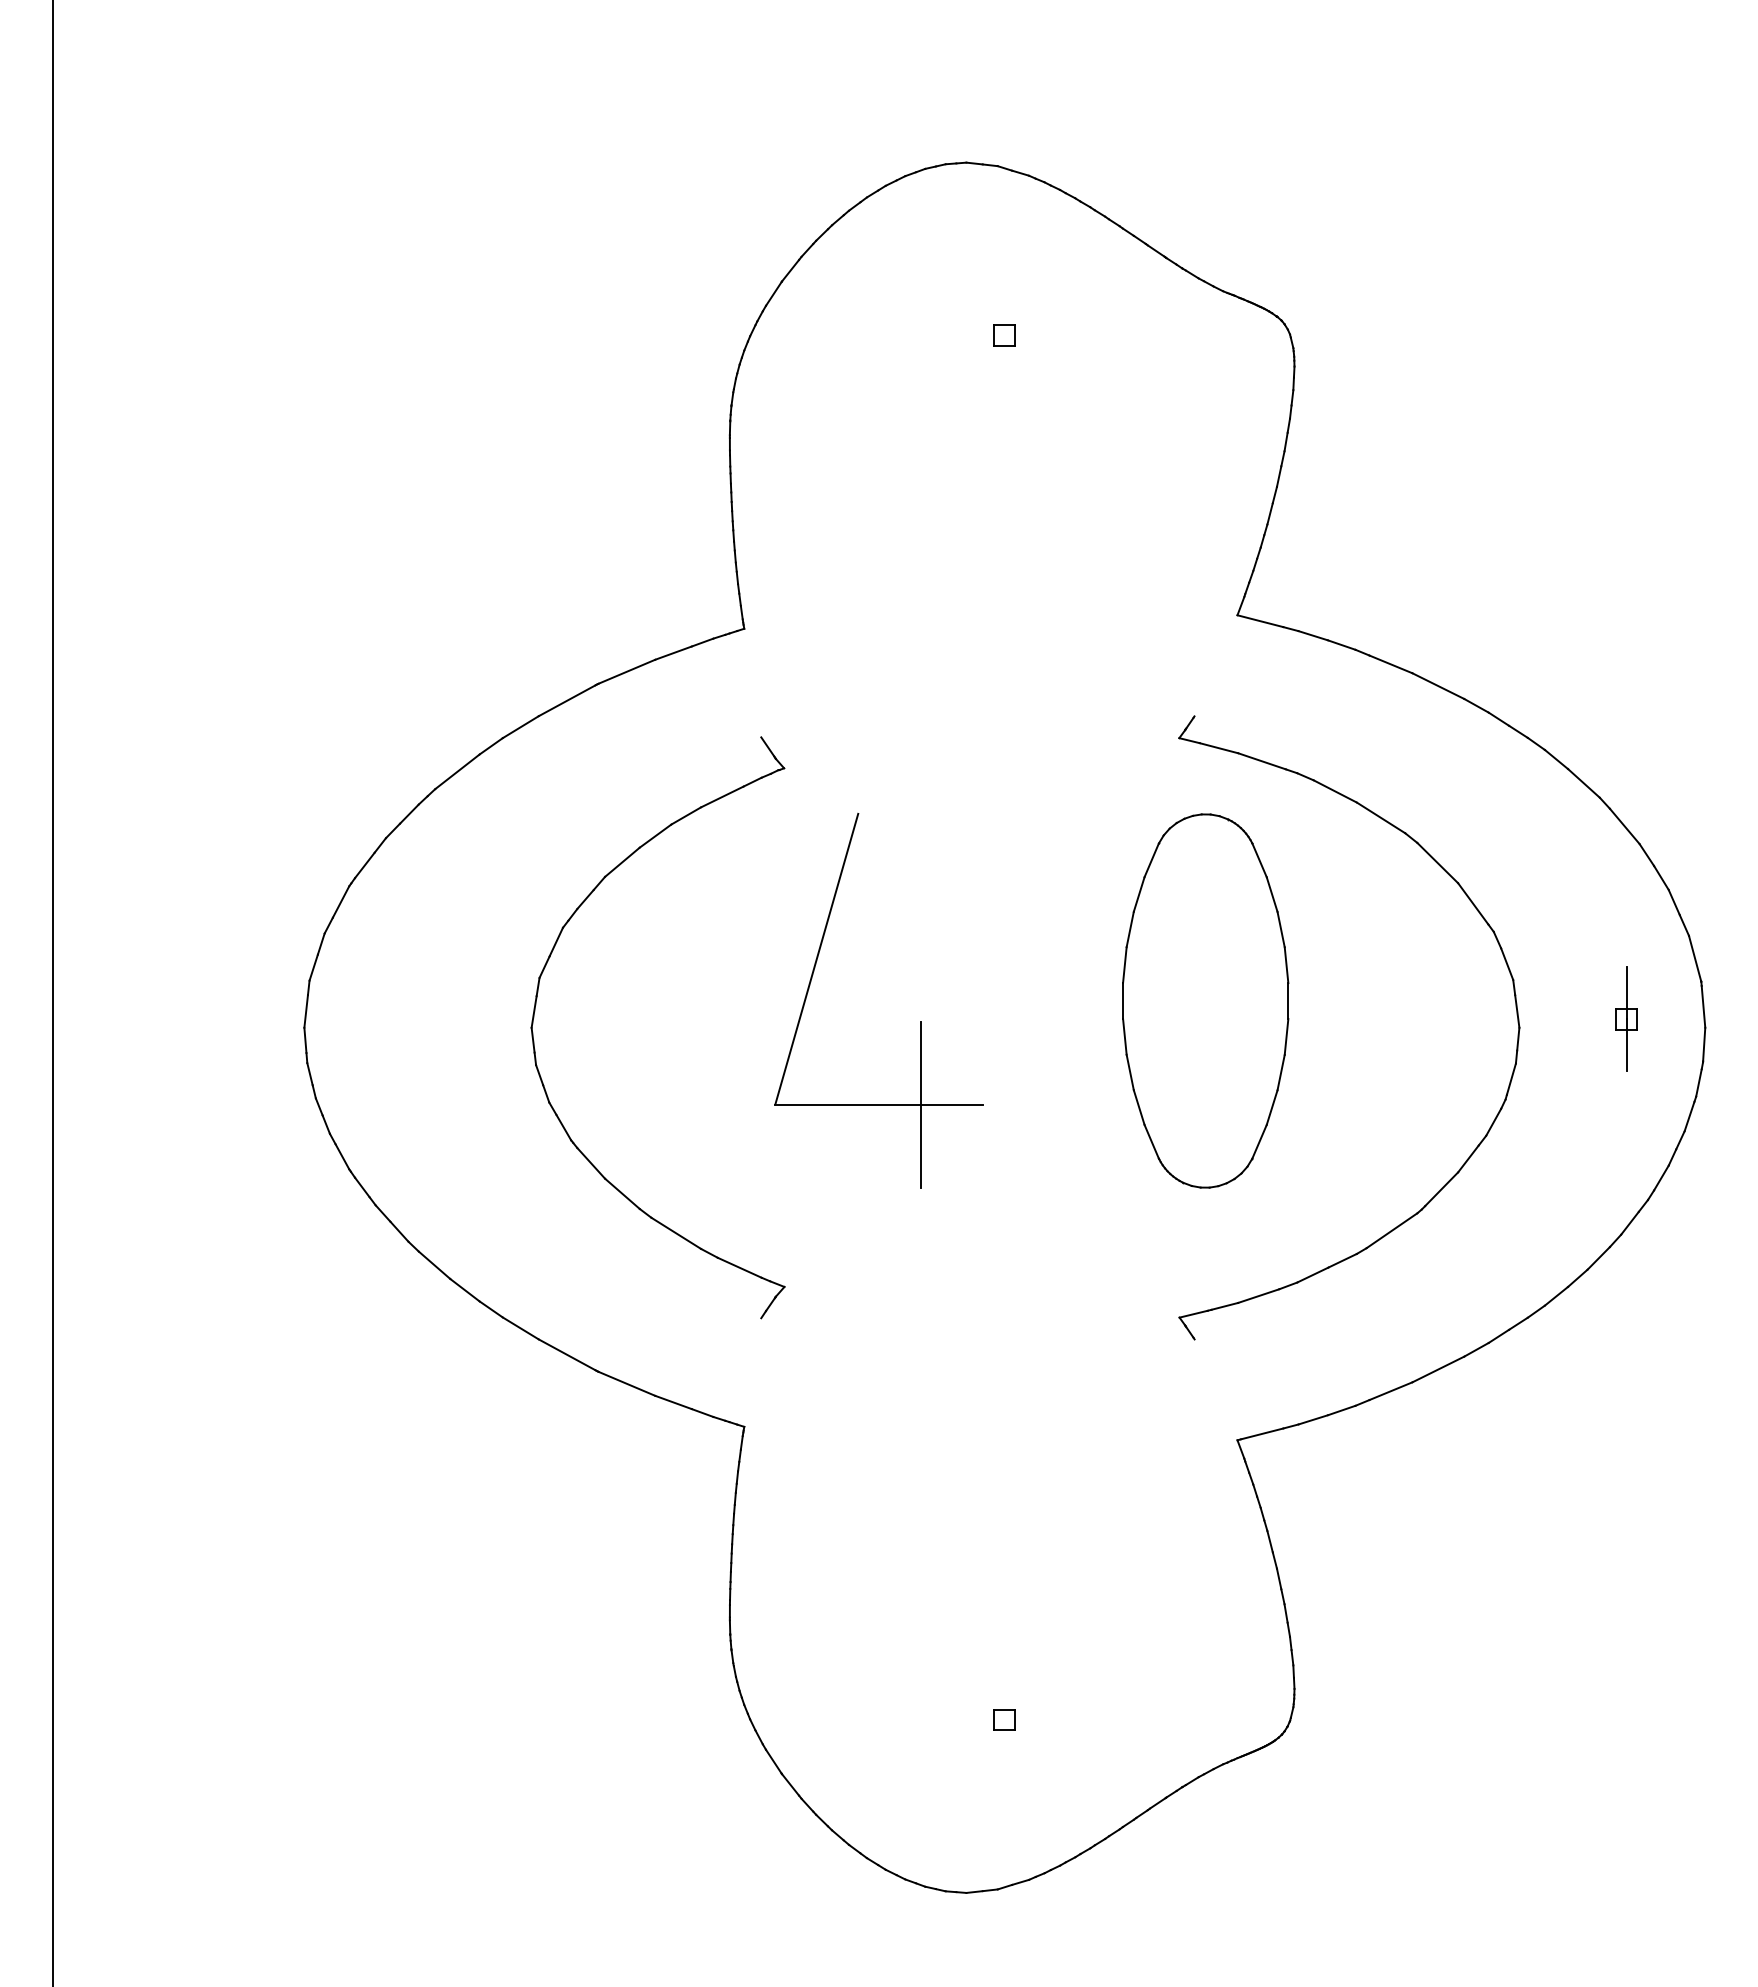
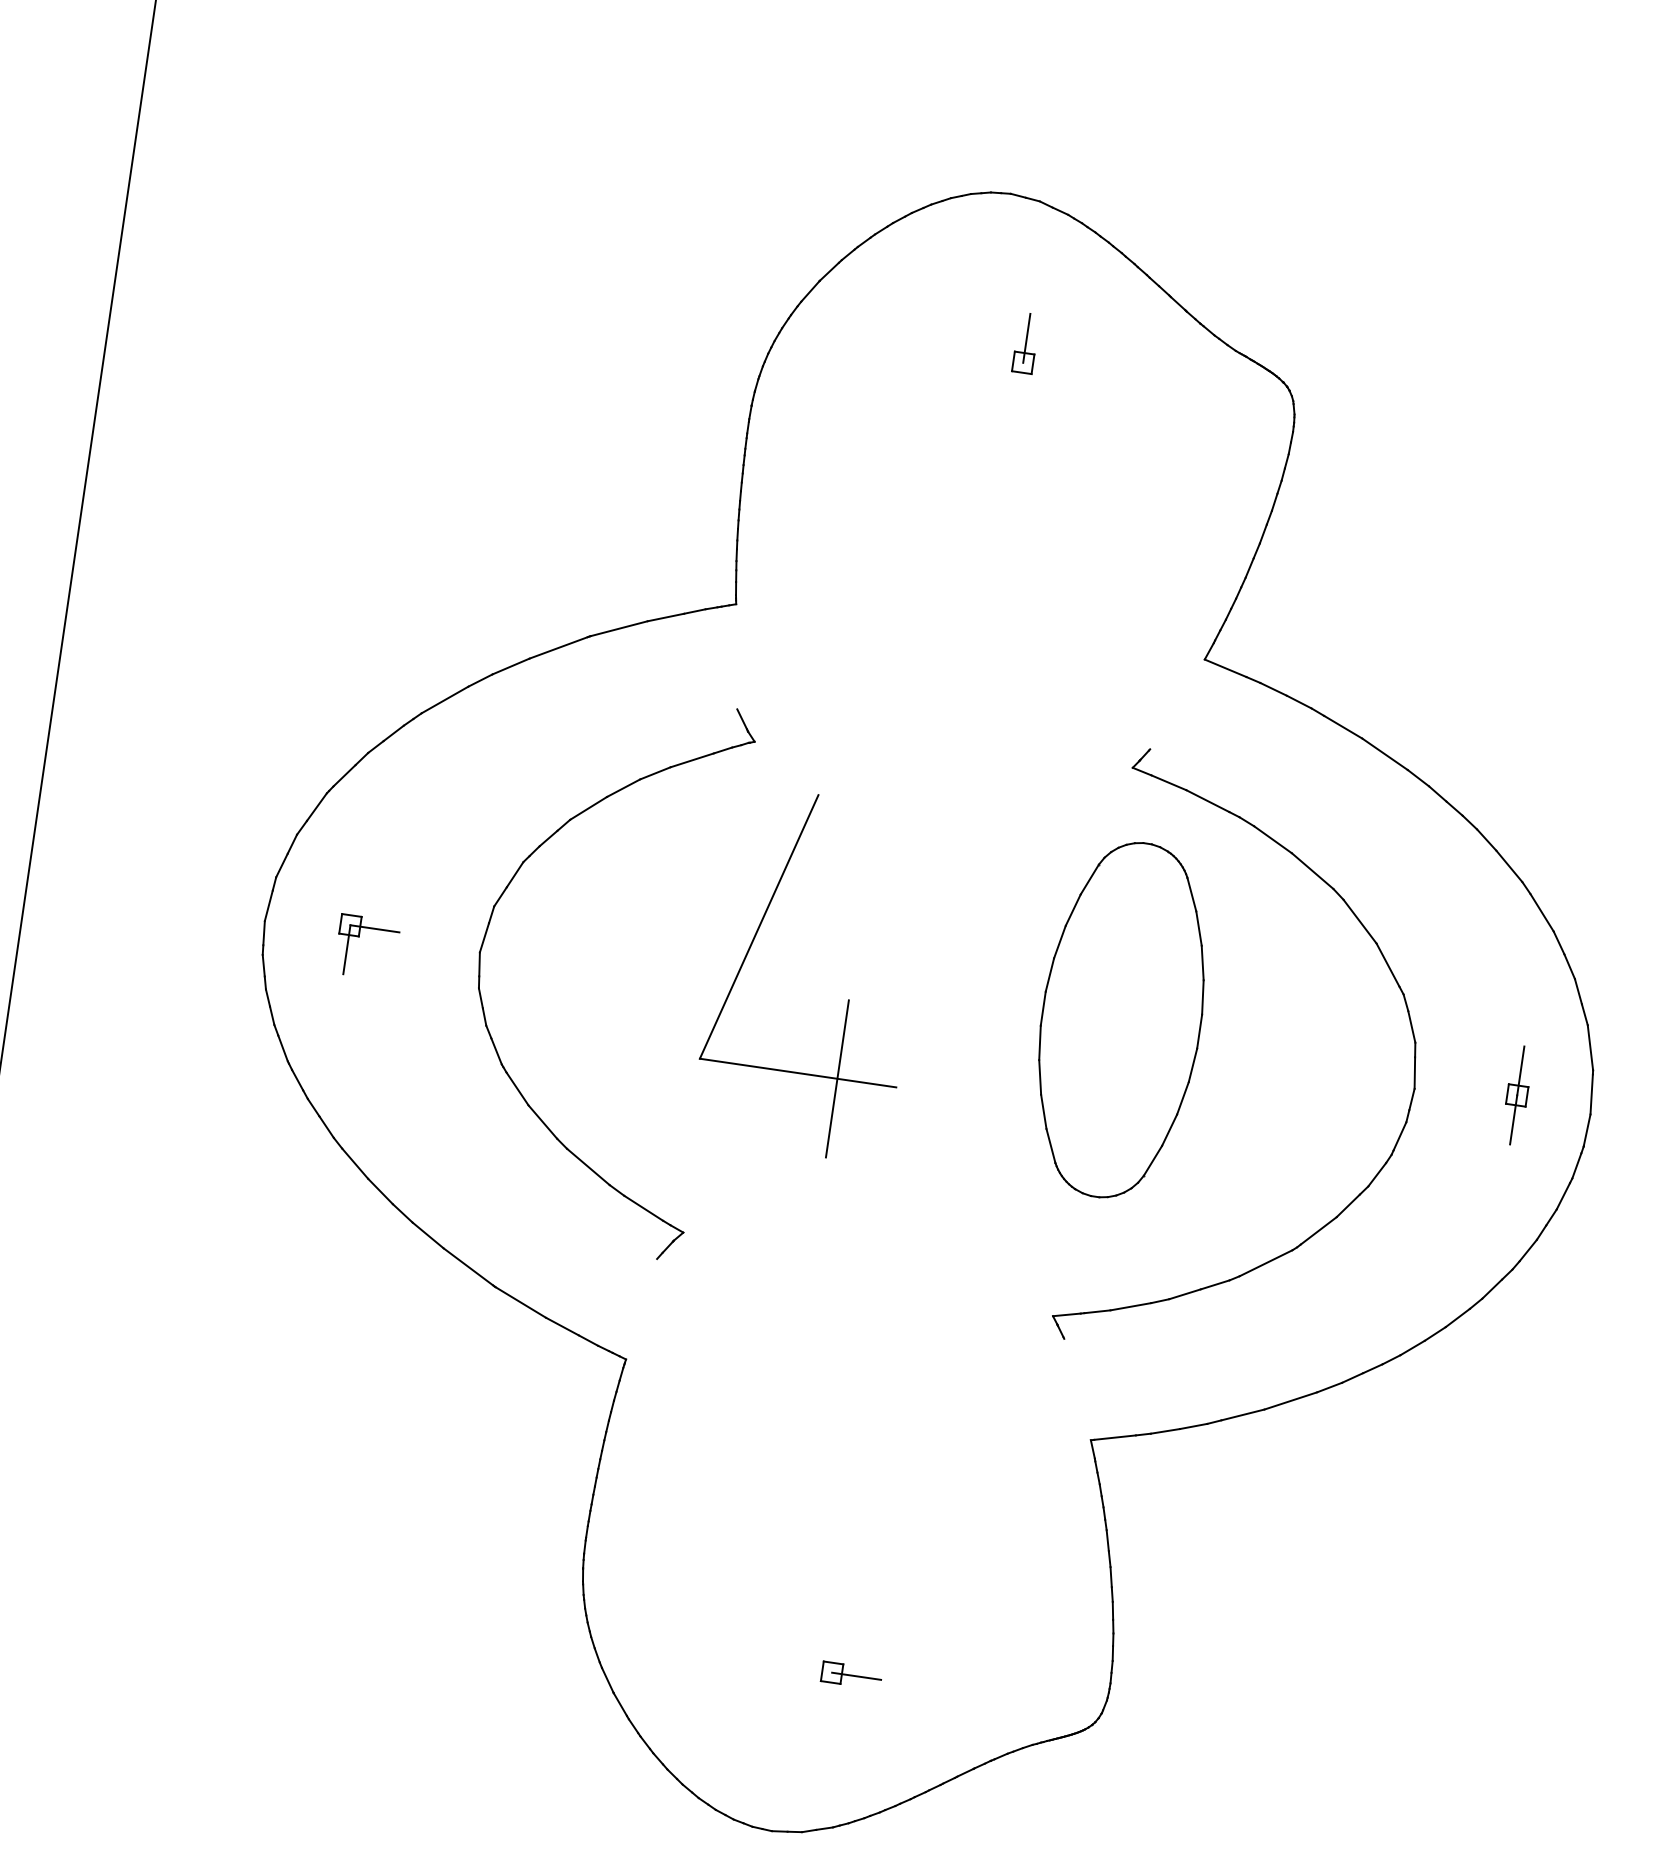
line: (1004, 309) -> (1026, 338), added
part: (404, 1030) -> (359, 937), added
line: (1030, 1719) -> (856, 1675), added

